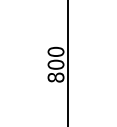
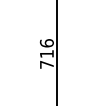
text: (55, 64) -> (46, 53), 800 -> 716

